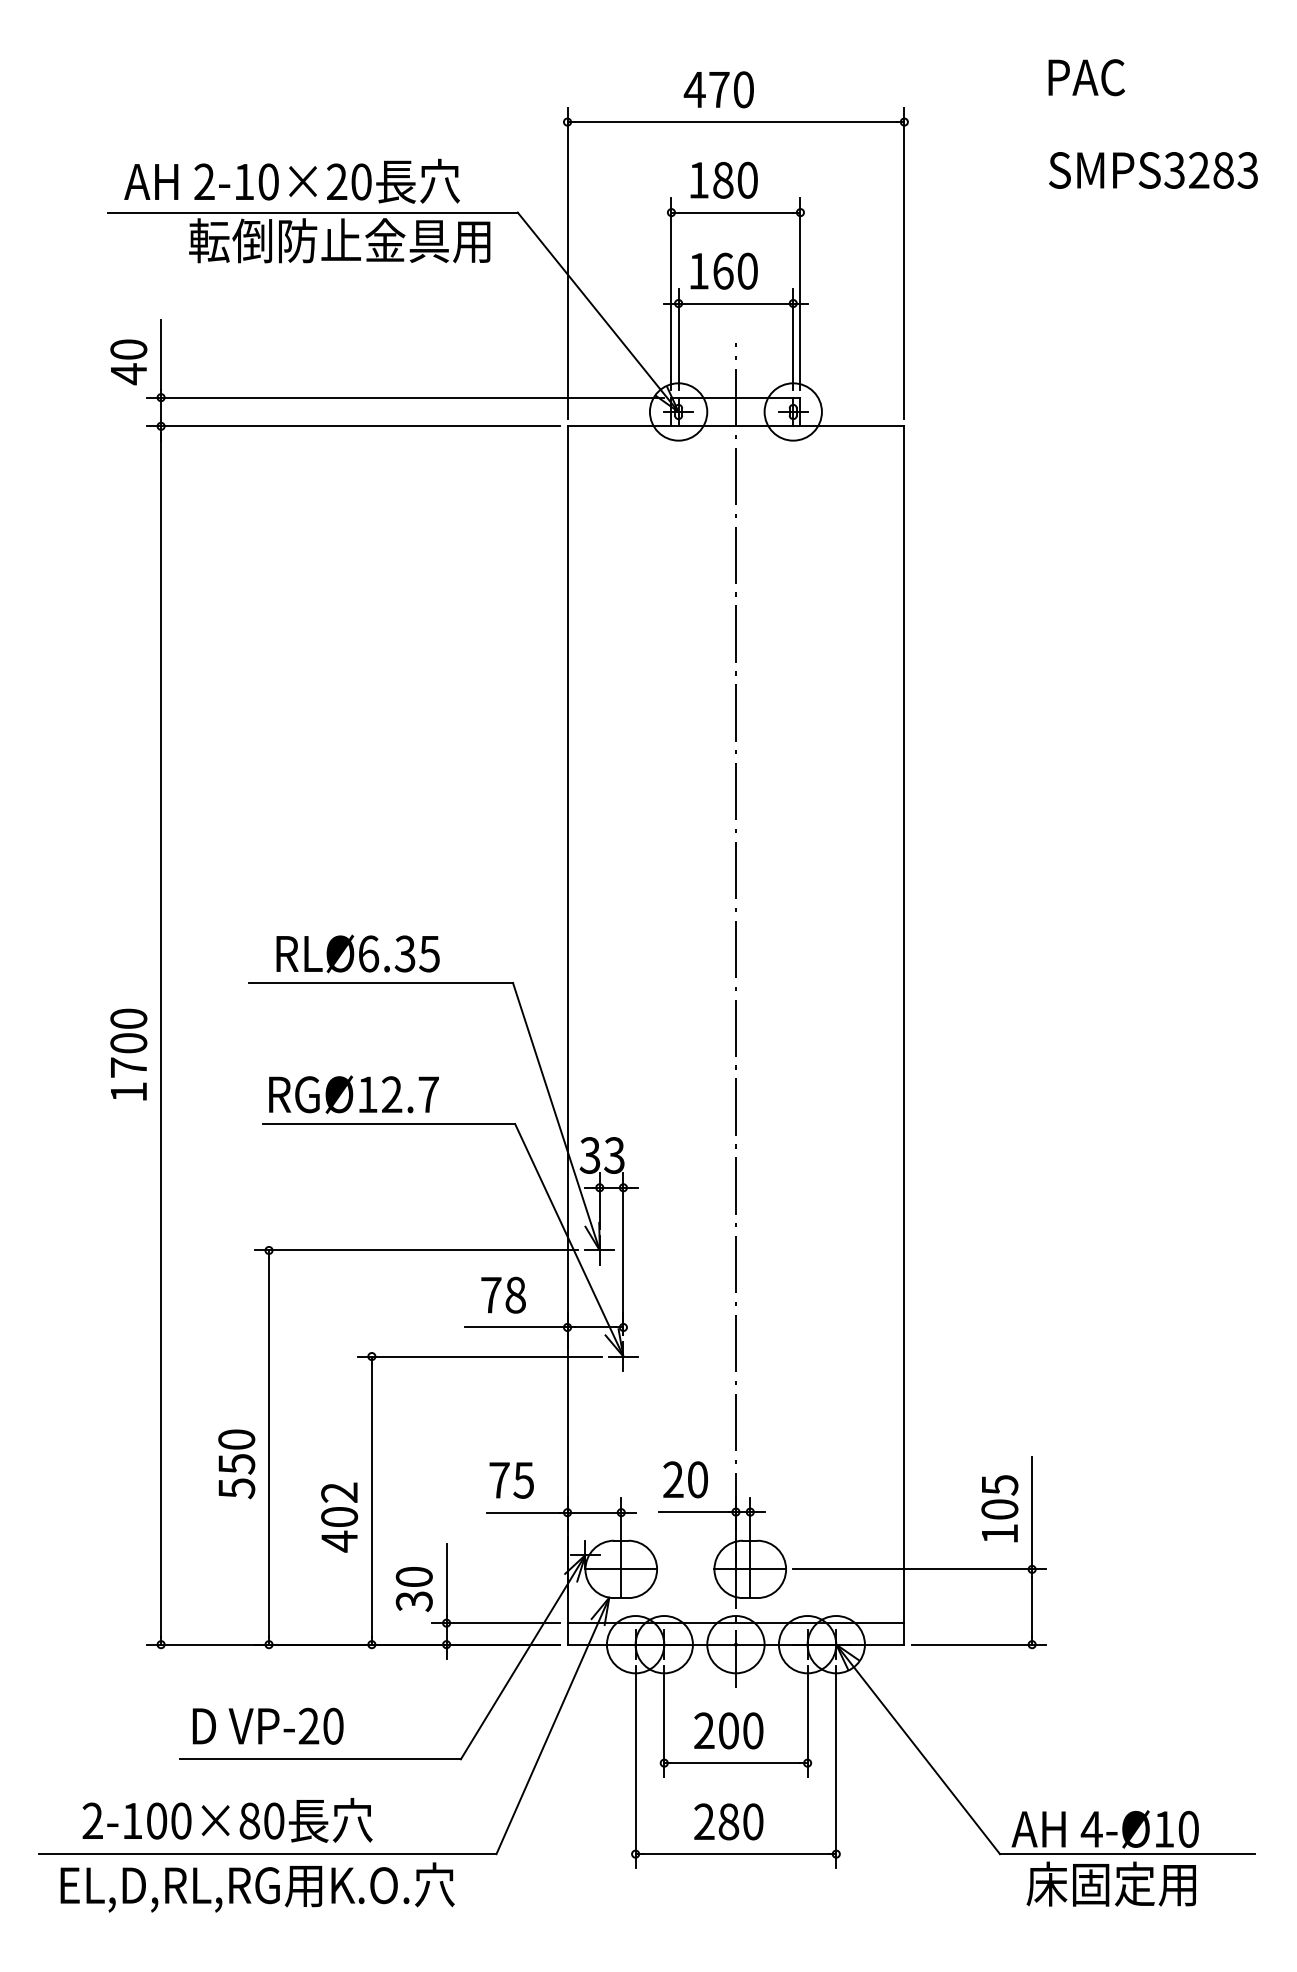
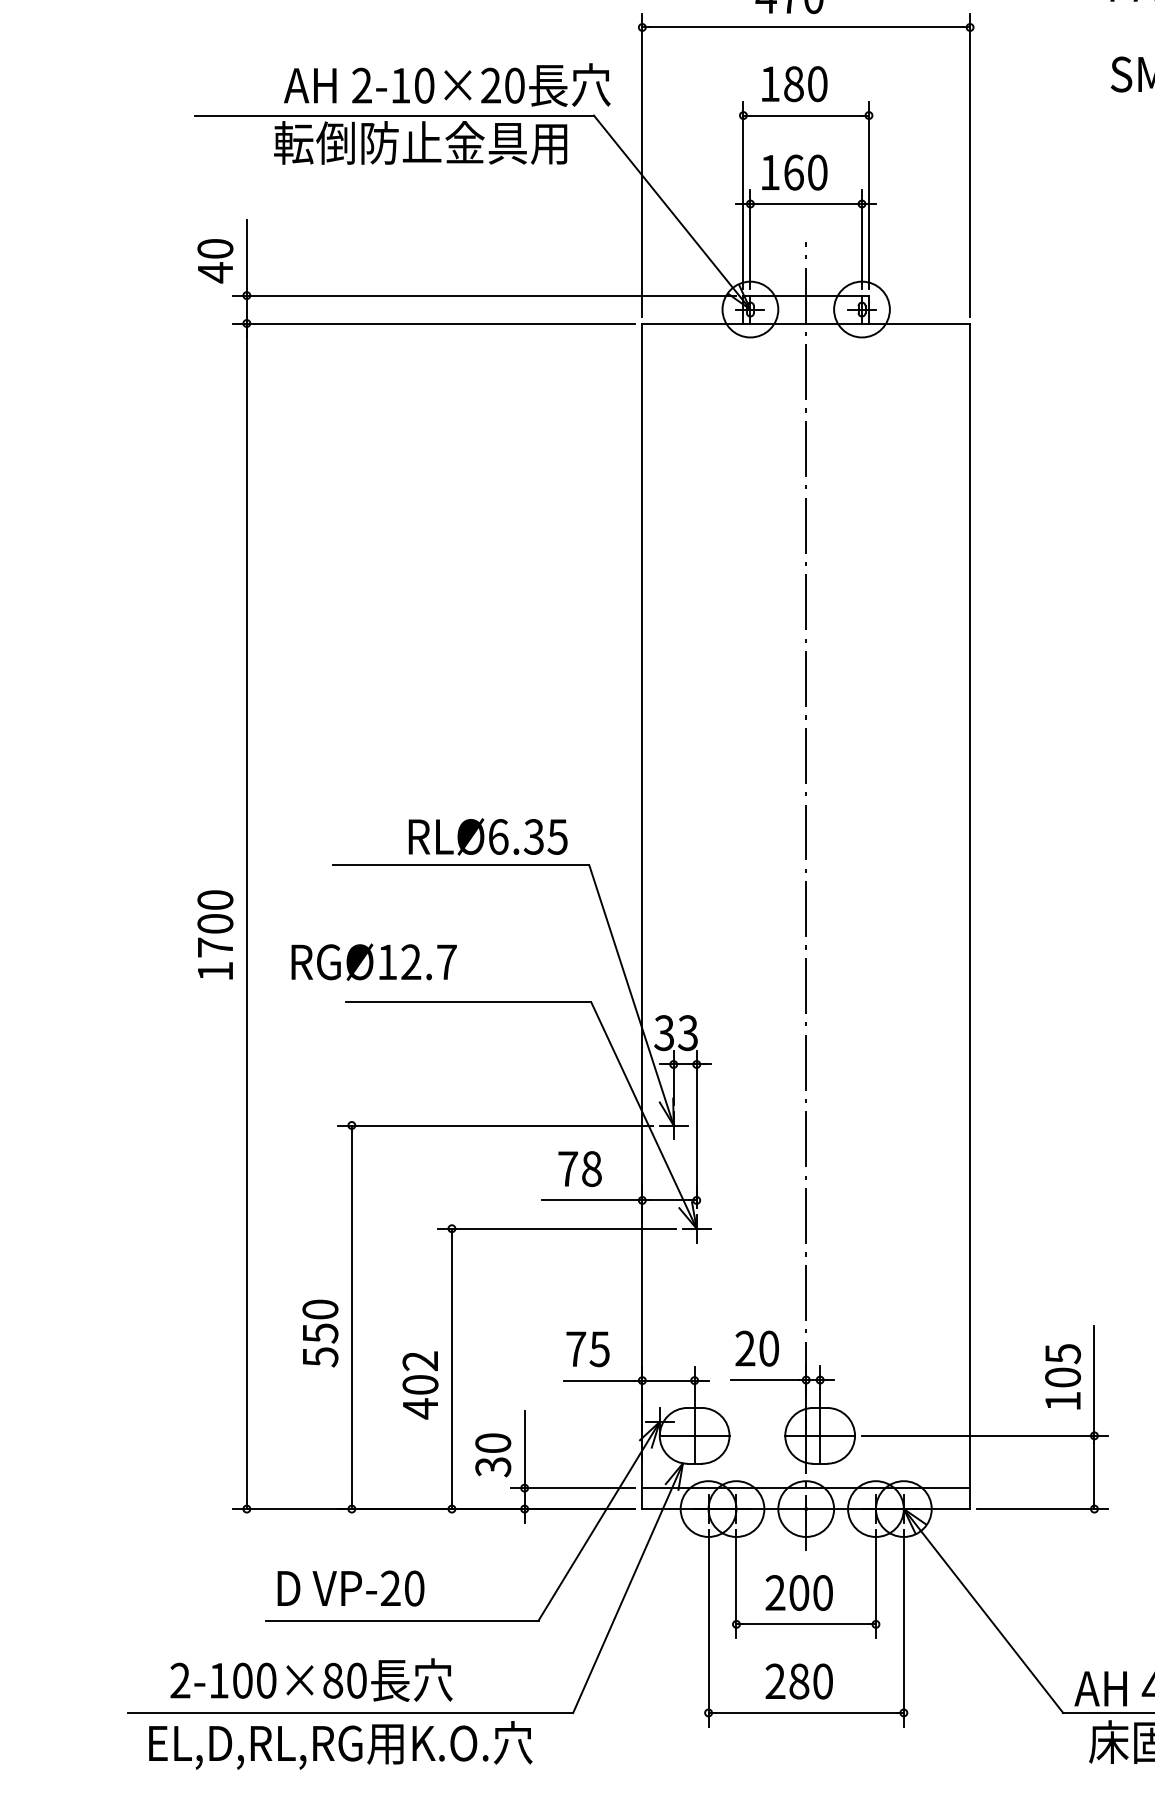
text: (291, 180) -> (446, 84), moved
text: (357, 953) -> (487, 836), moved
text: (353, 1094) -> (373, 962), moved

